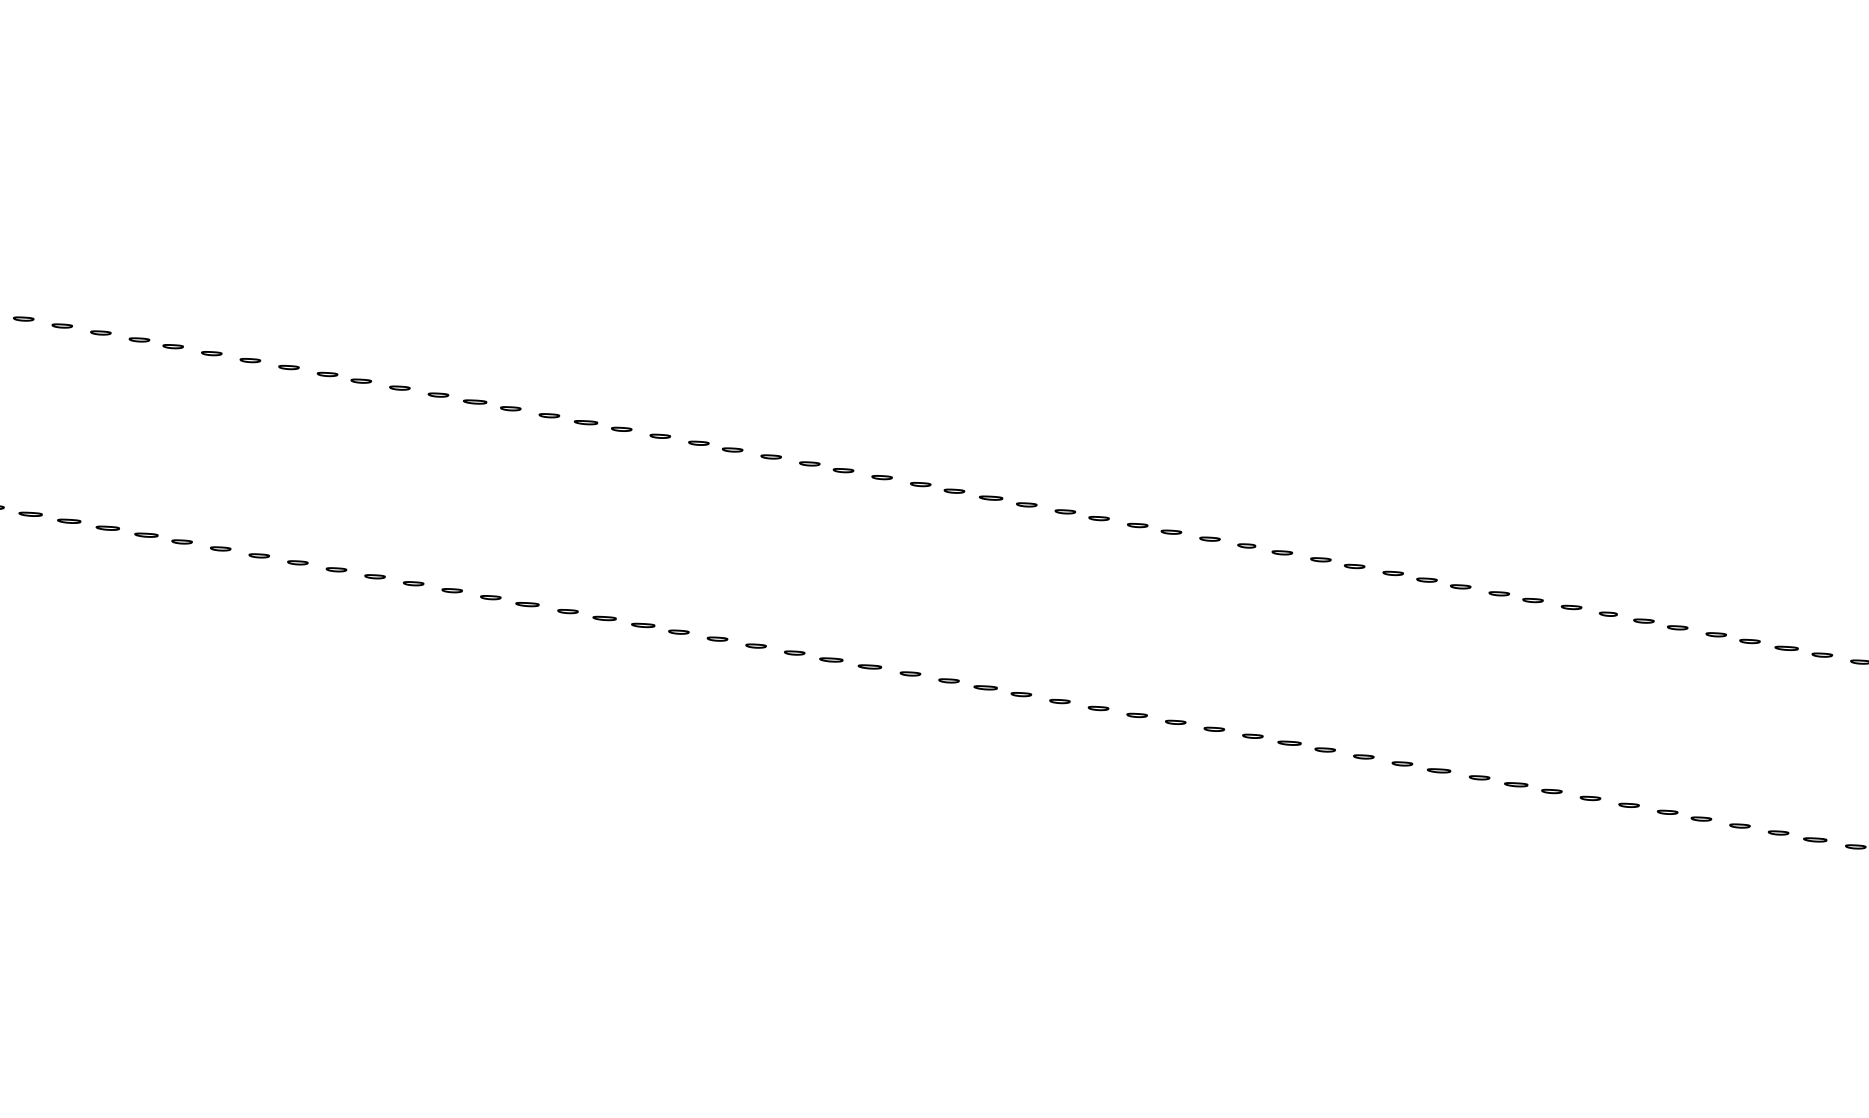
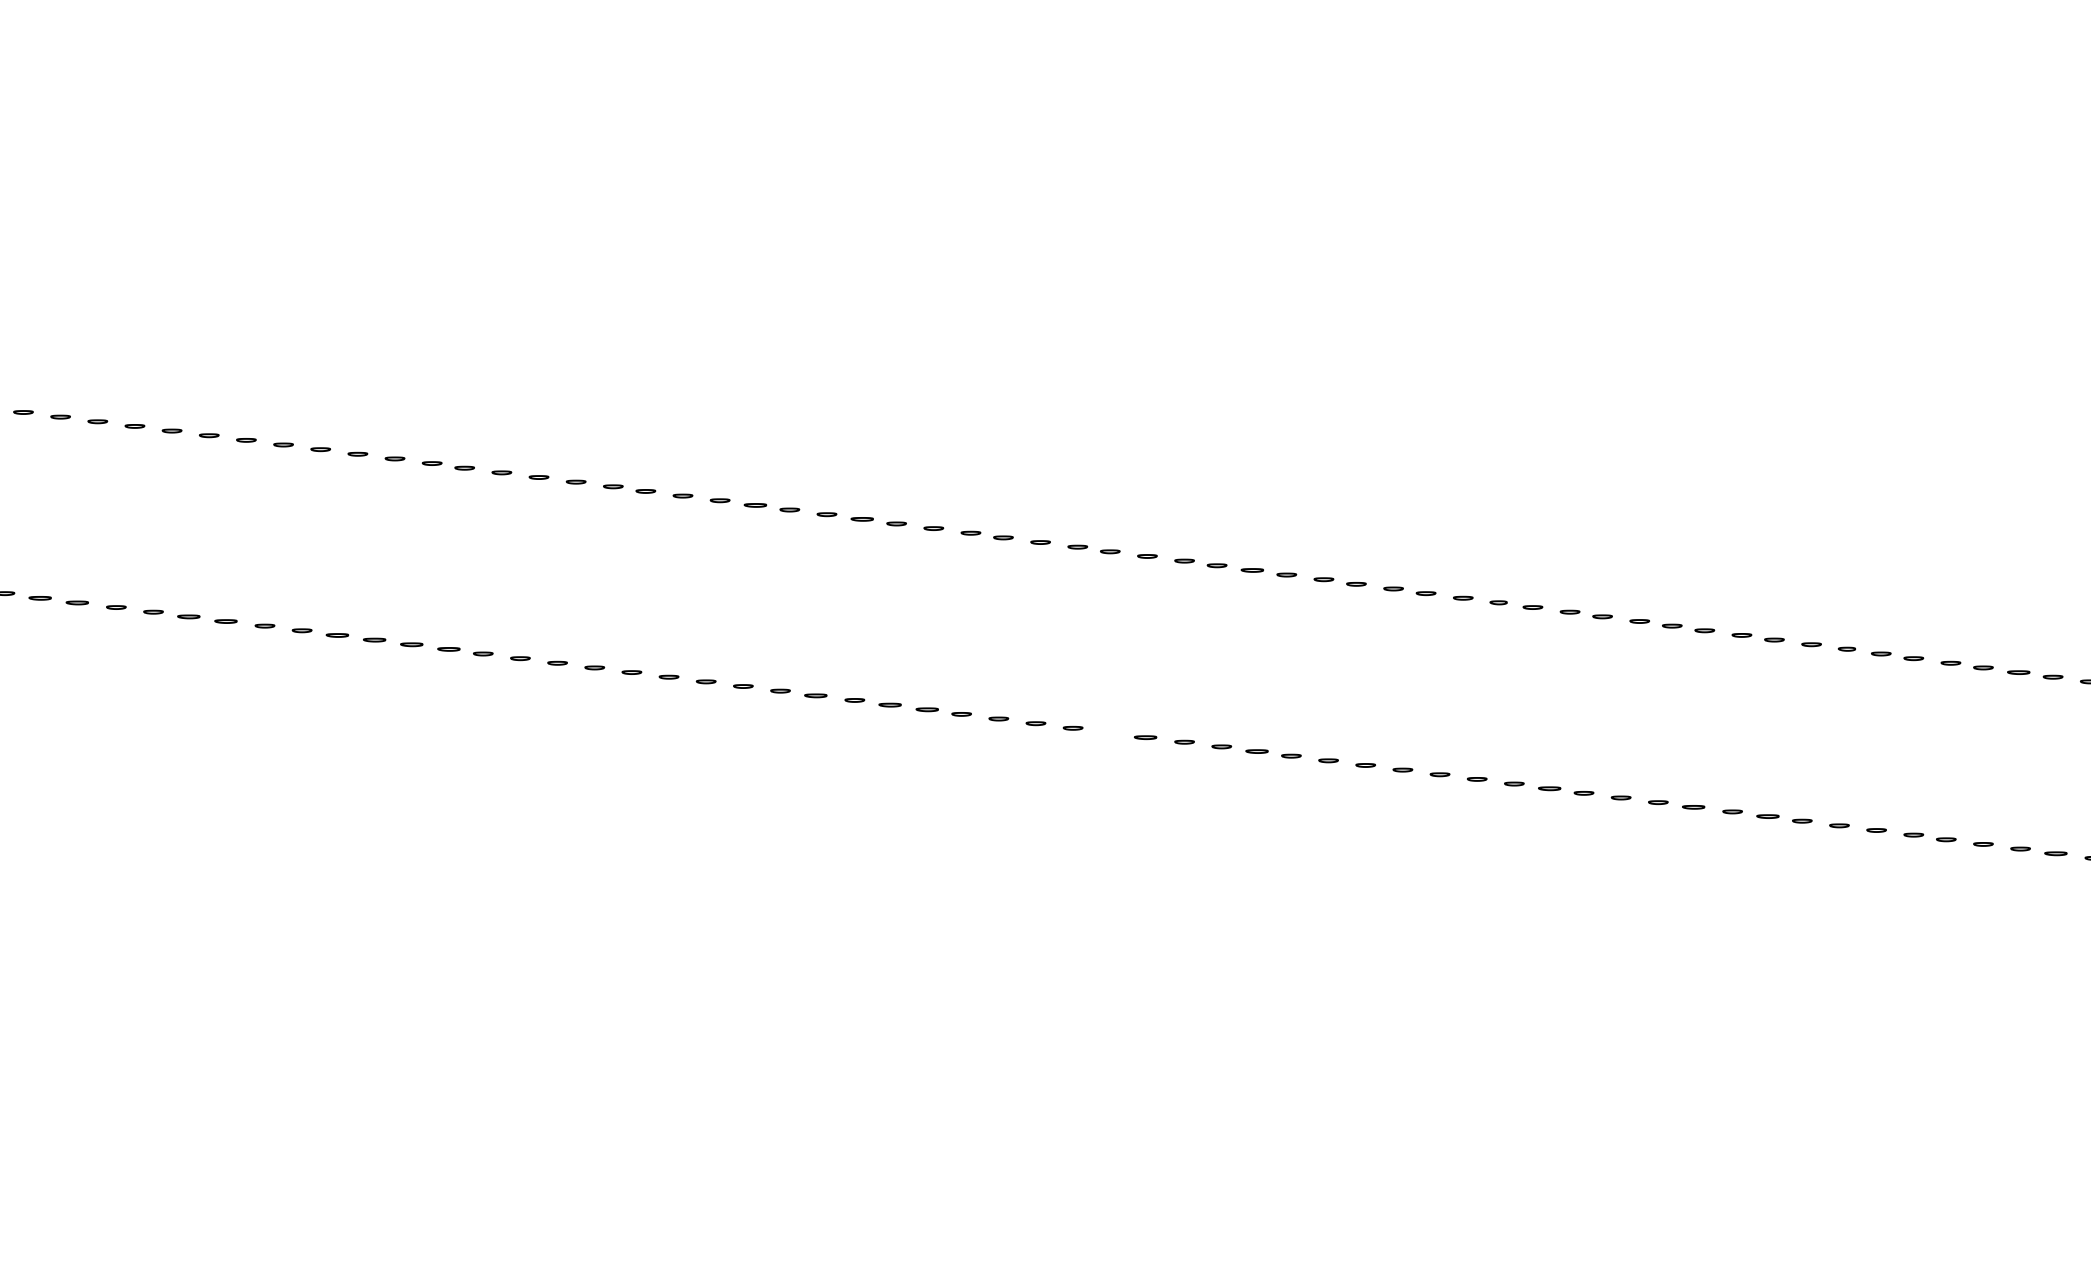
part: (831, 659) -> (1108, 732), removed

